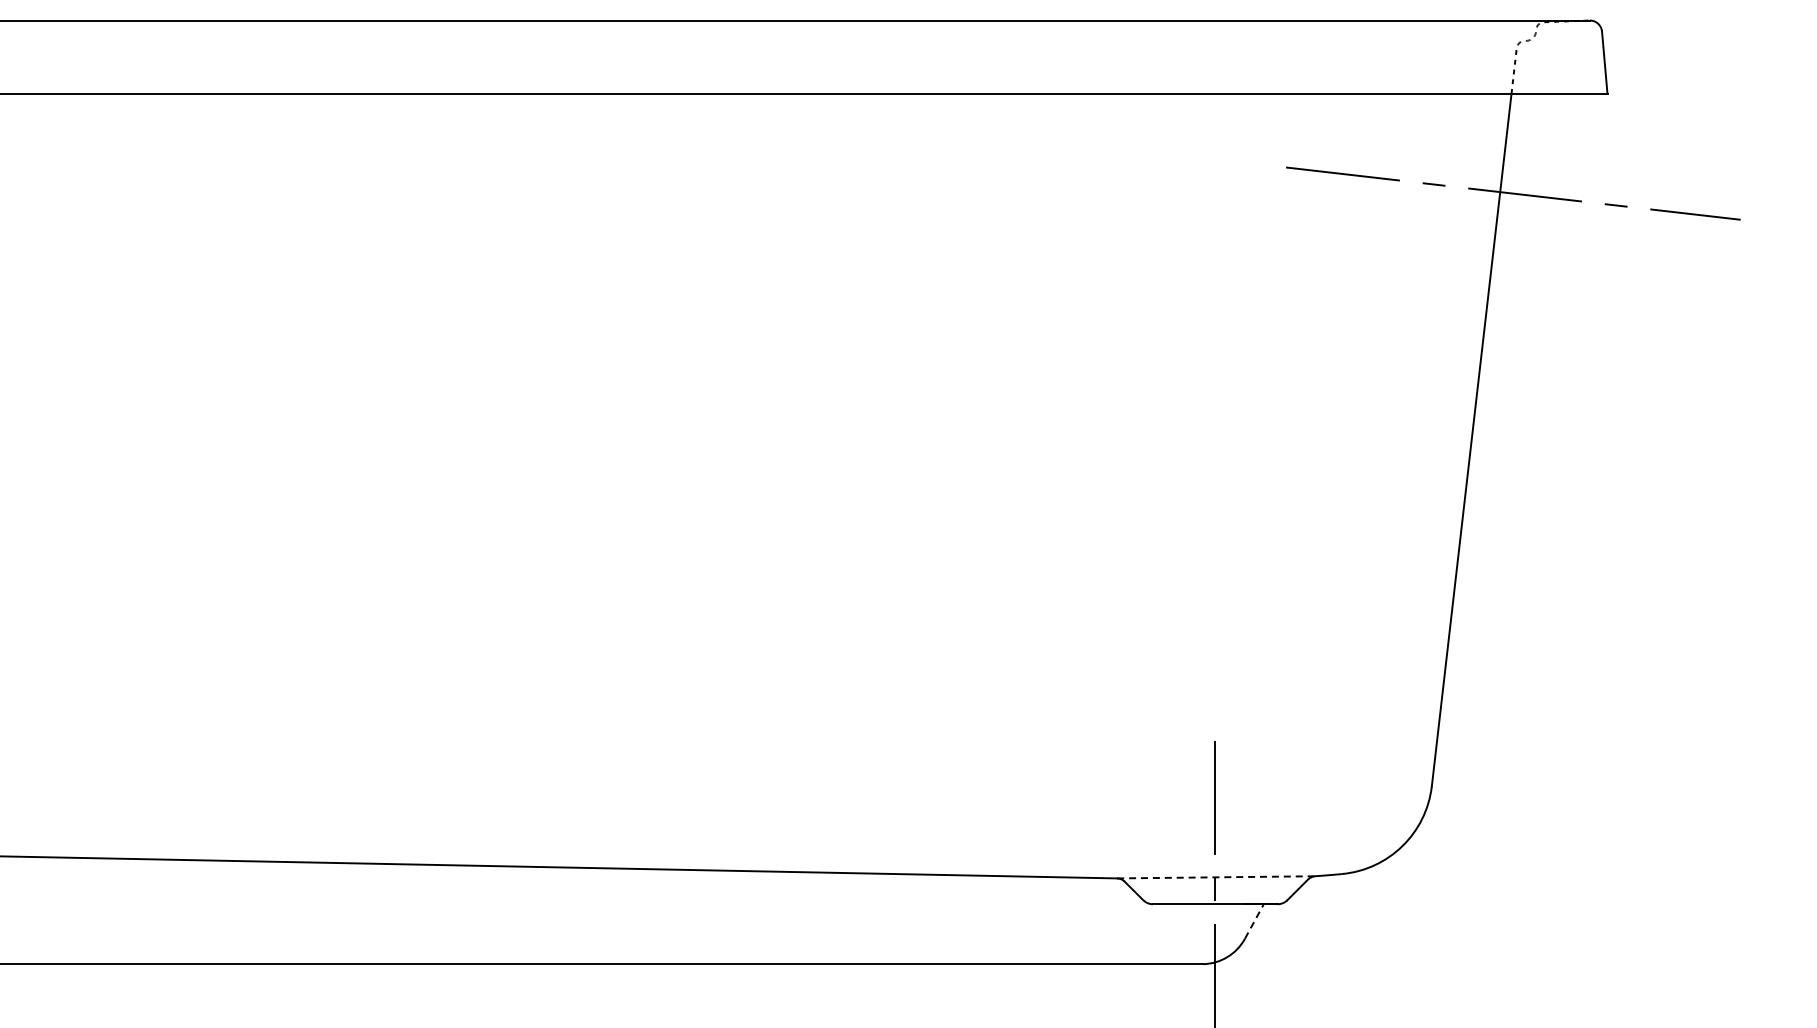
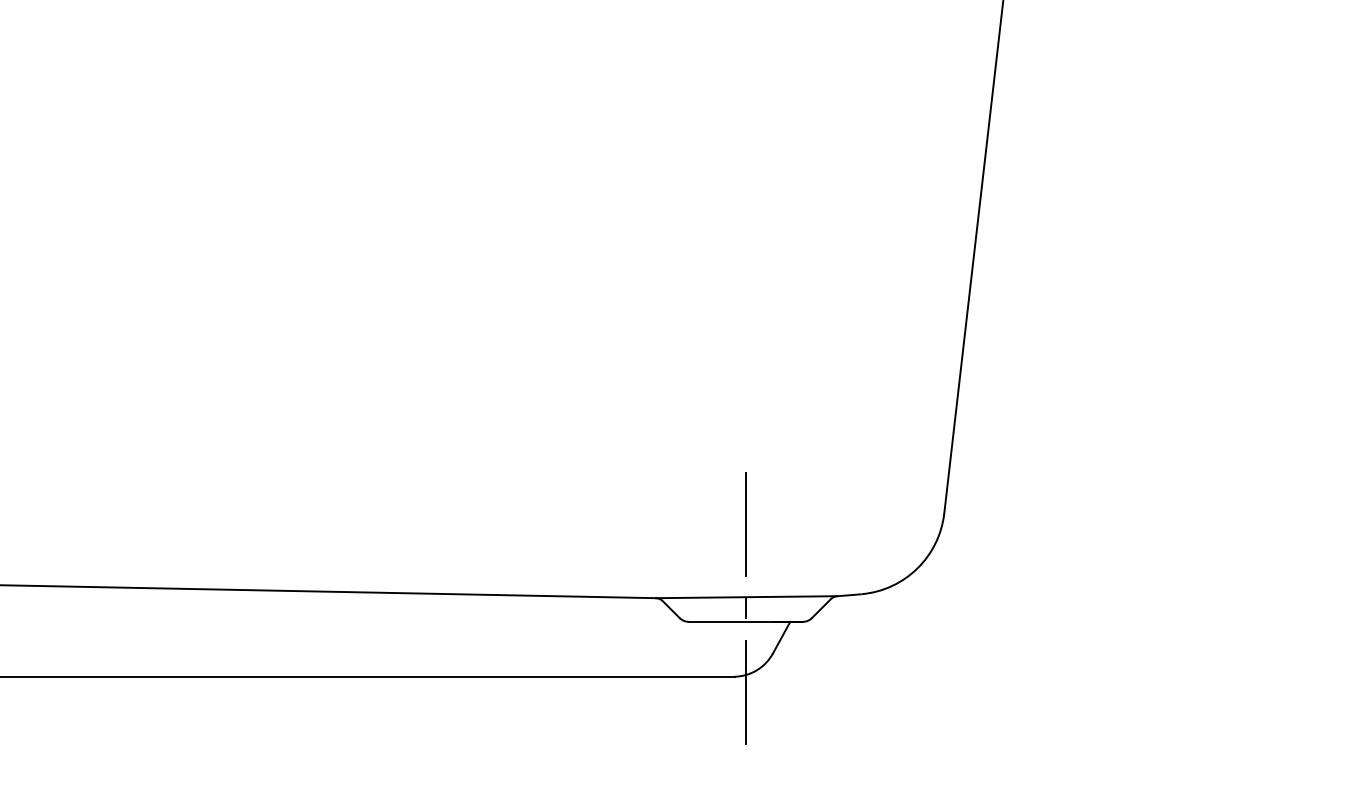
line: (1216, 877) -> (746, 597), dashed -> solid
line: (1254, 921) -> (781, 637), dashed -> solid

